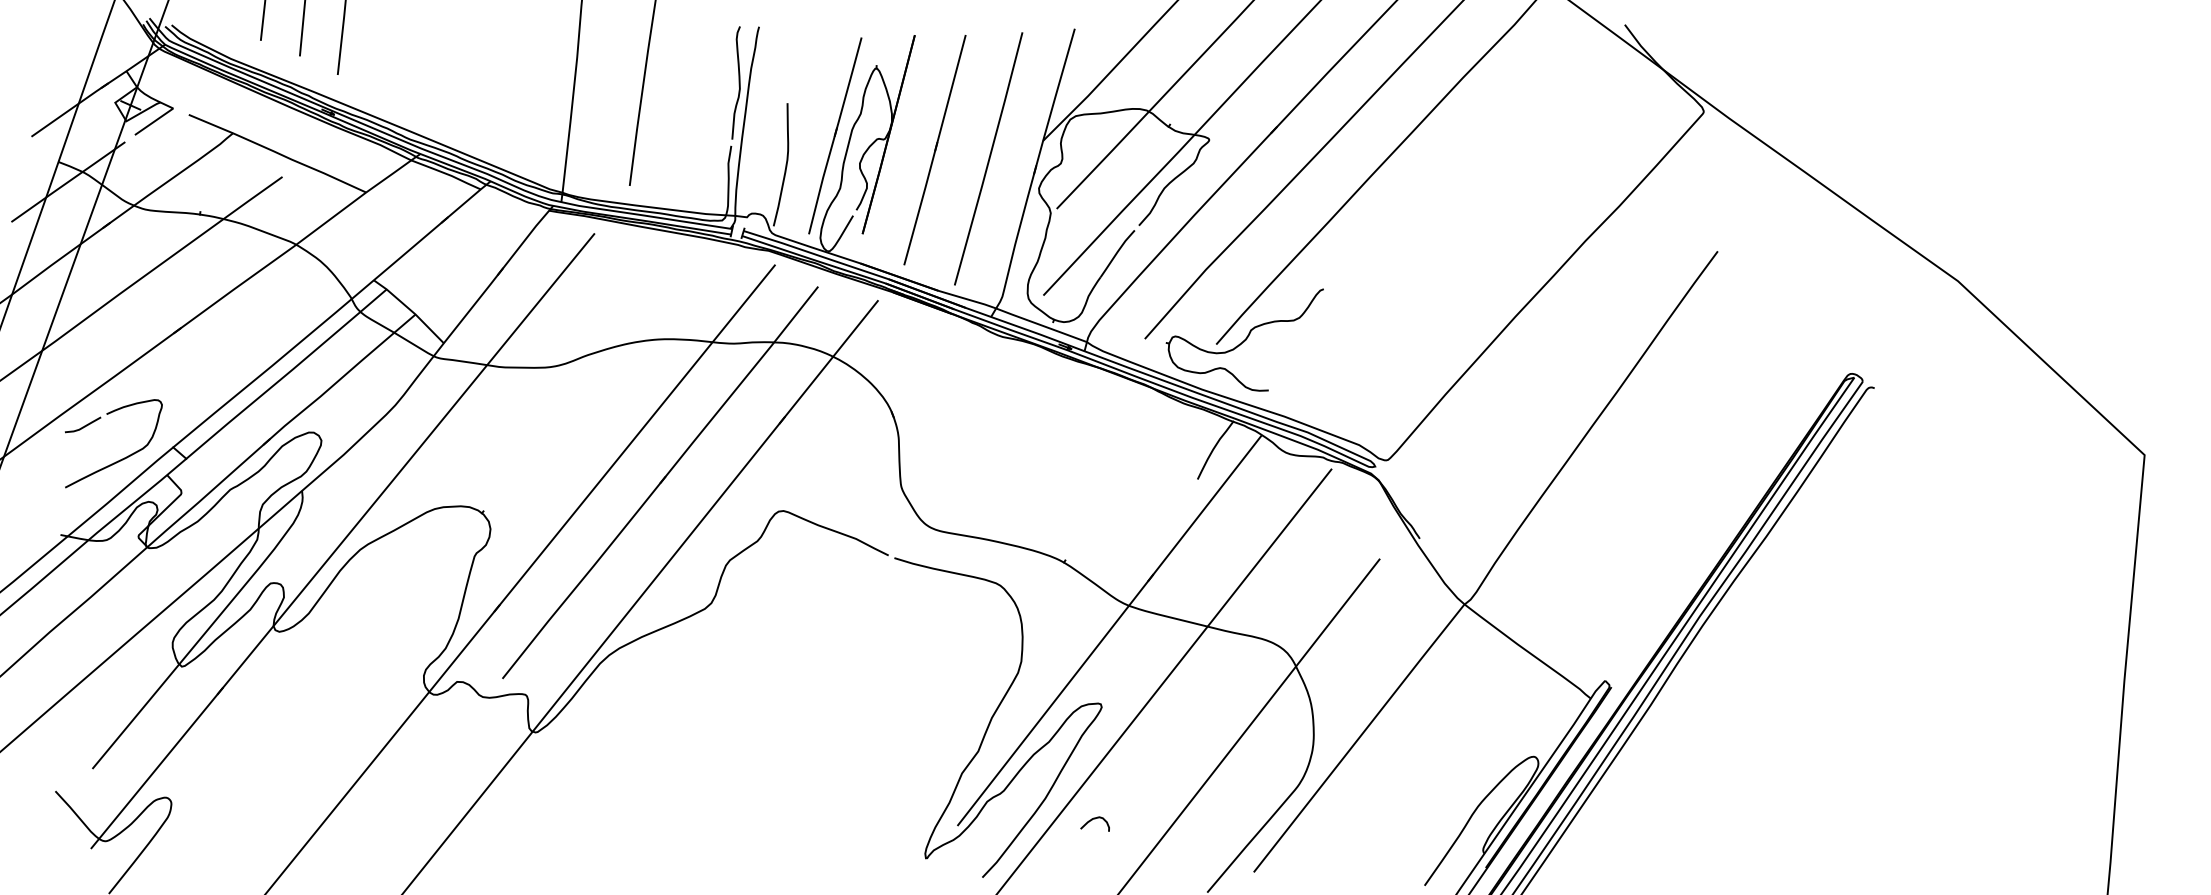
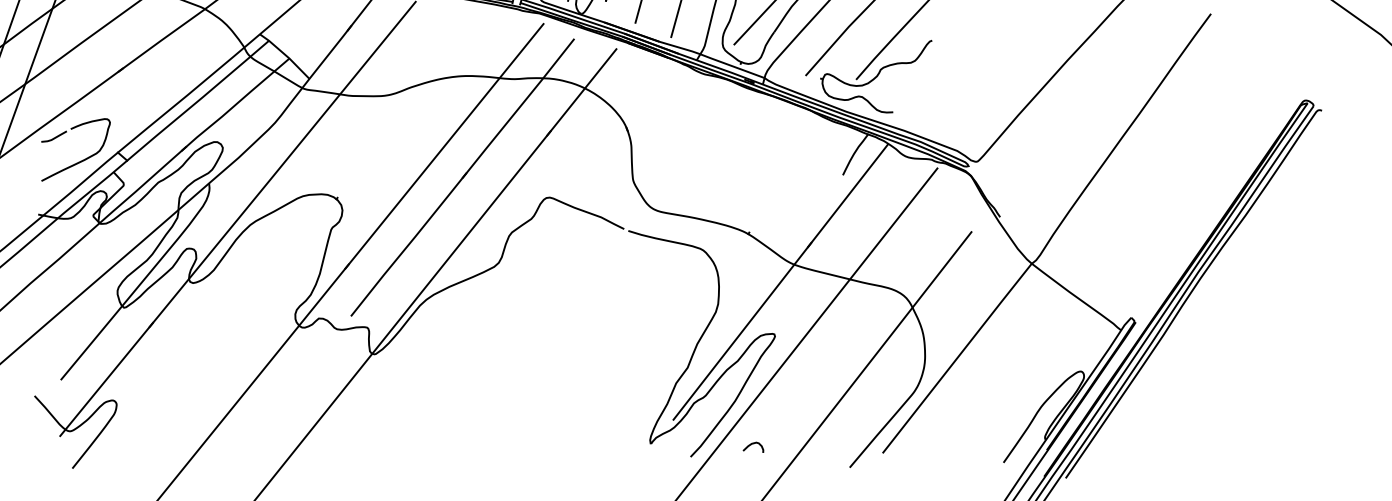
curve: (1092, 820) -> (751, 444), moved

